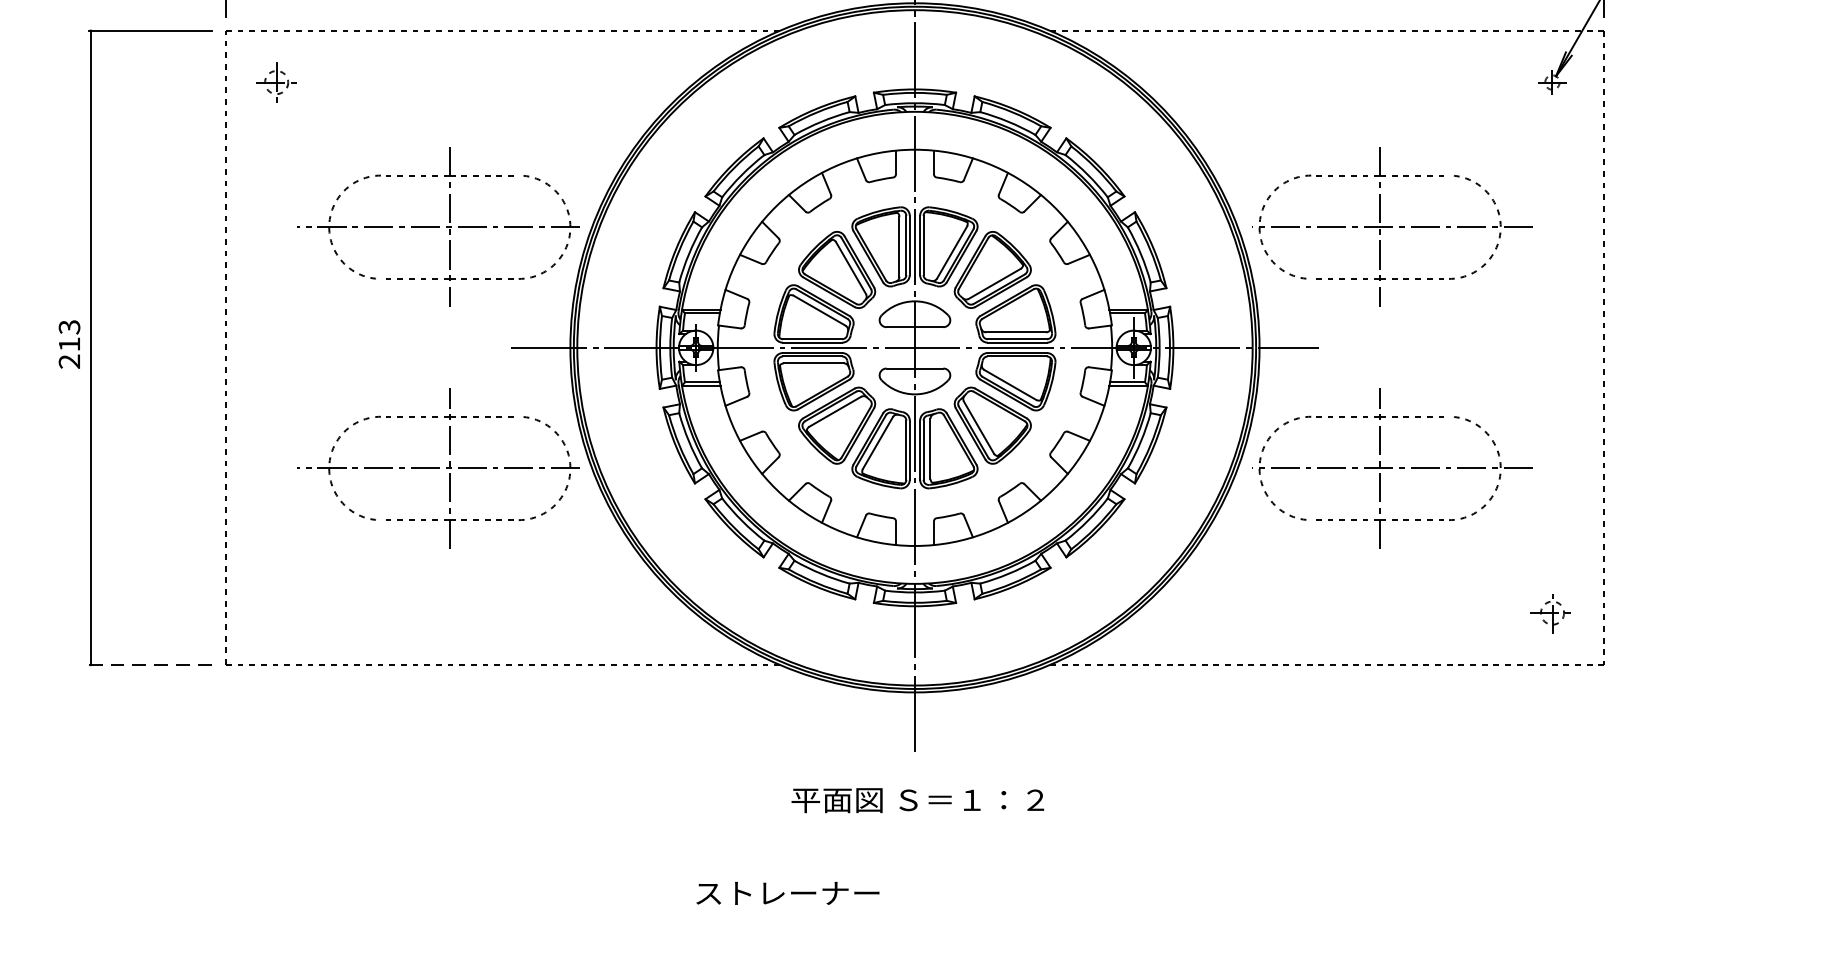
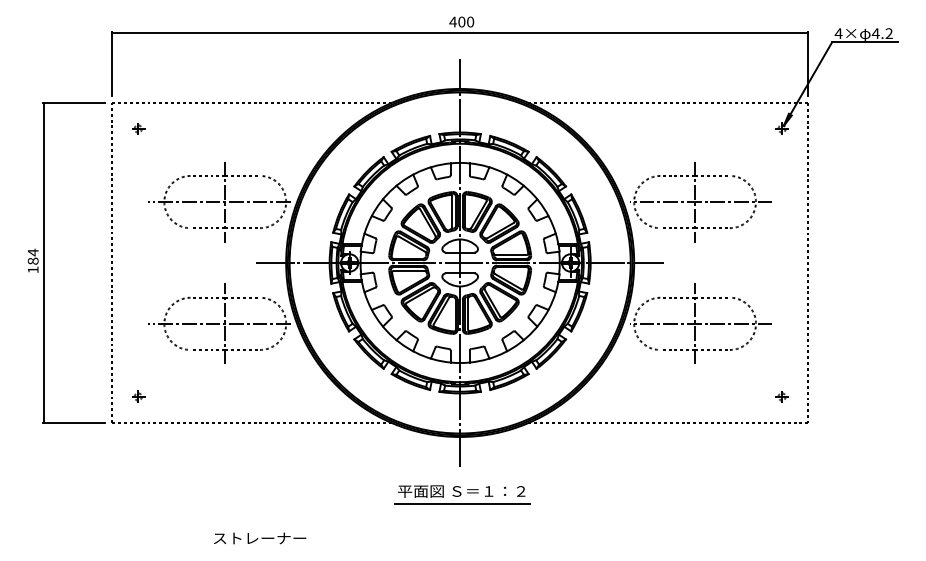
part: (277, 81) -> (138, 128), size x0.62
text: (68, 342) -> (32, 260), 213 -> 184
part: (277, 612) -> (138, 396), added
part: (1551, 612) -> (781, 396), size x0.62
line: (151, 665) -> (74, 423), dashed -> solid
line: (919, 824) -> (462, 503), added
text: (788, 893) -> (260, 538), moved

